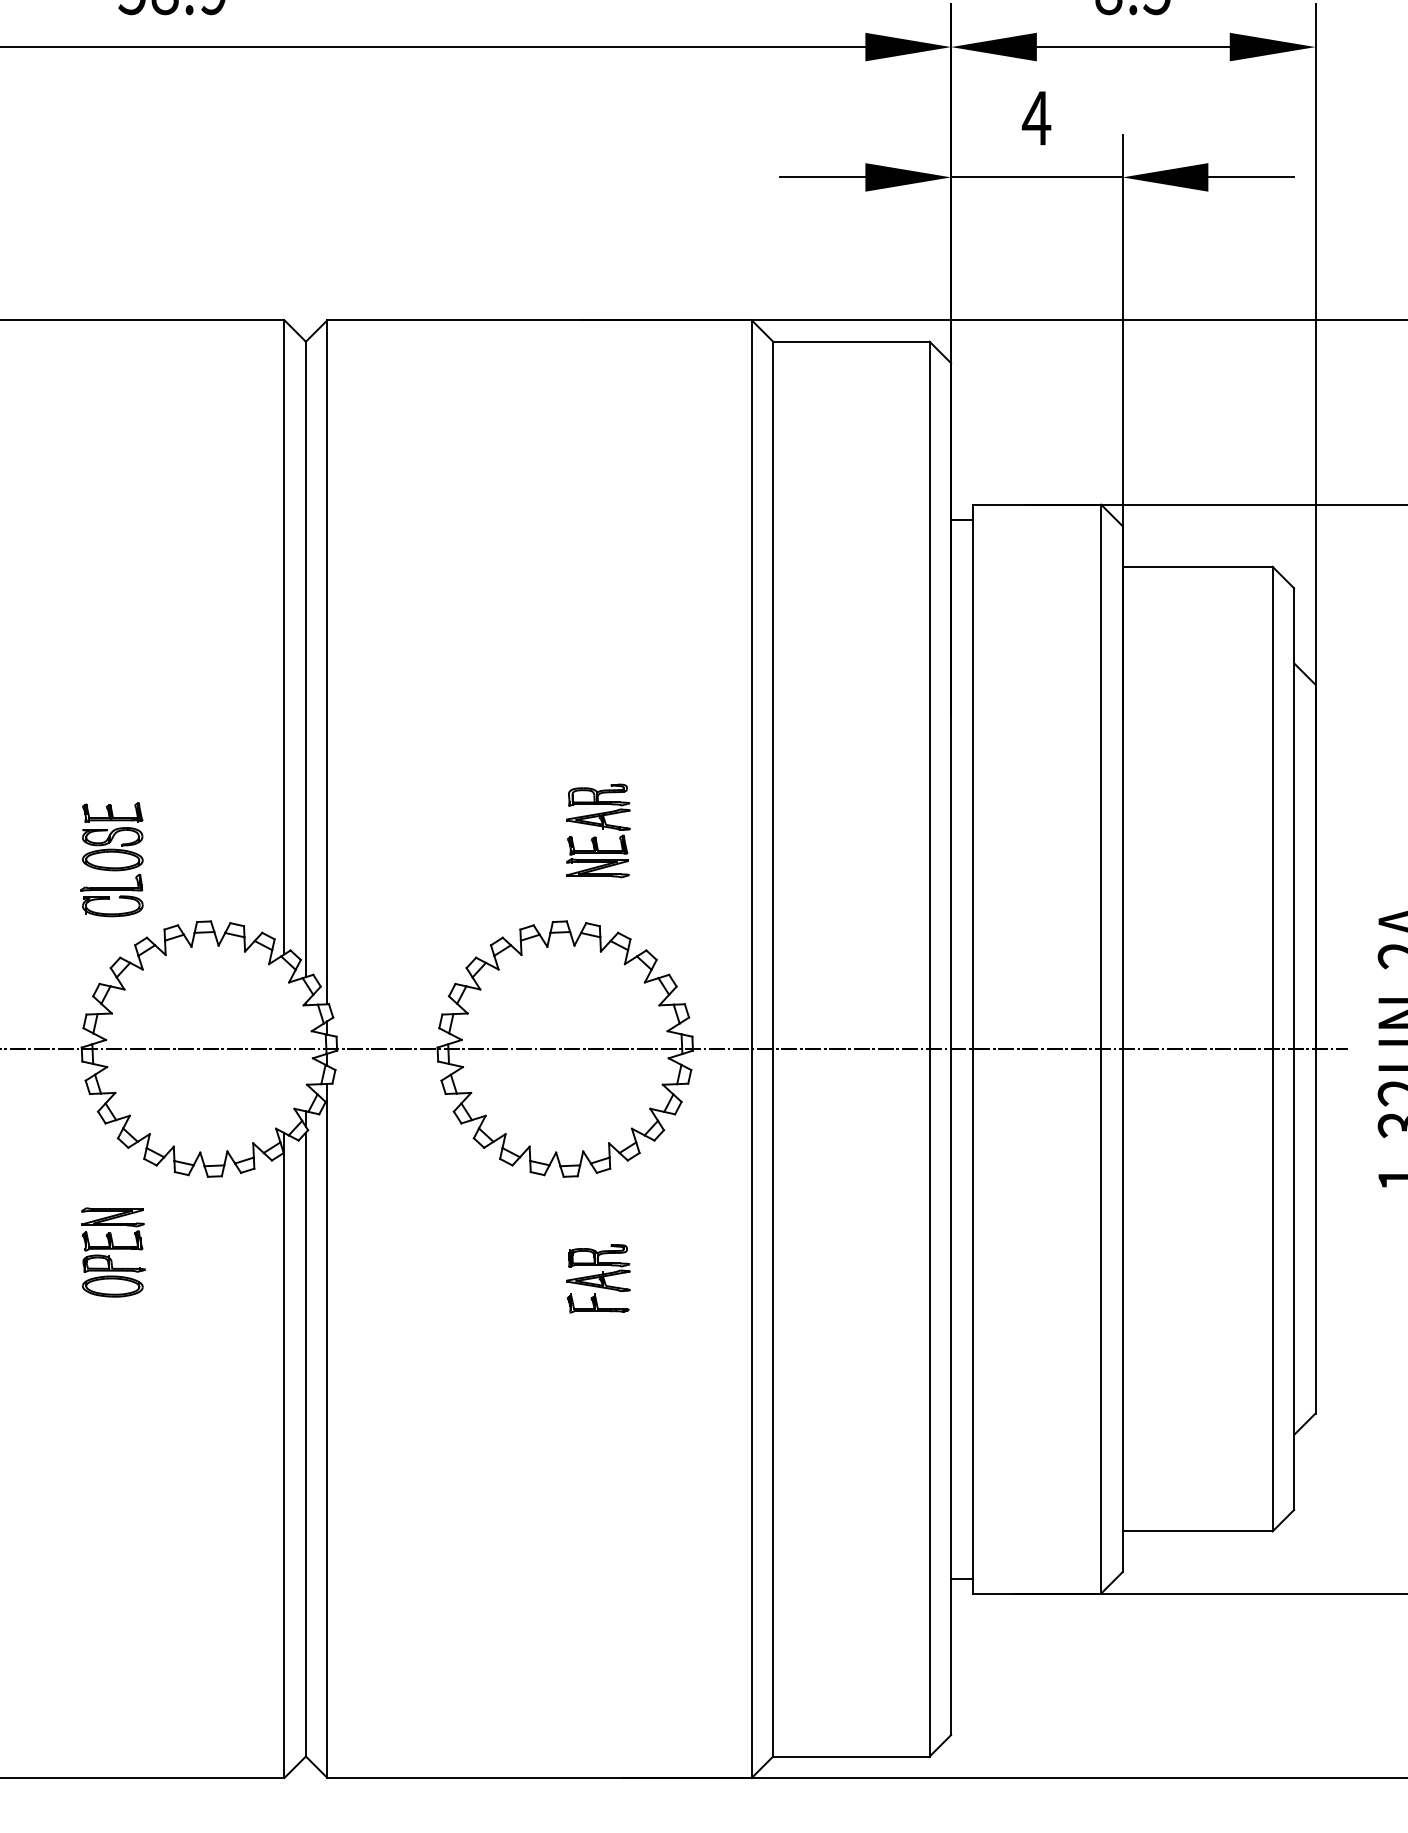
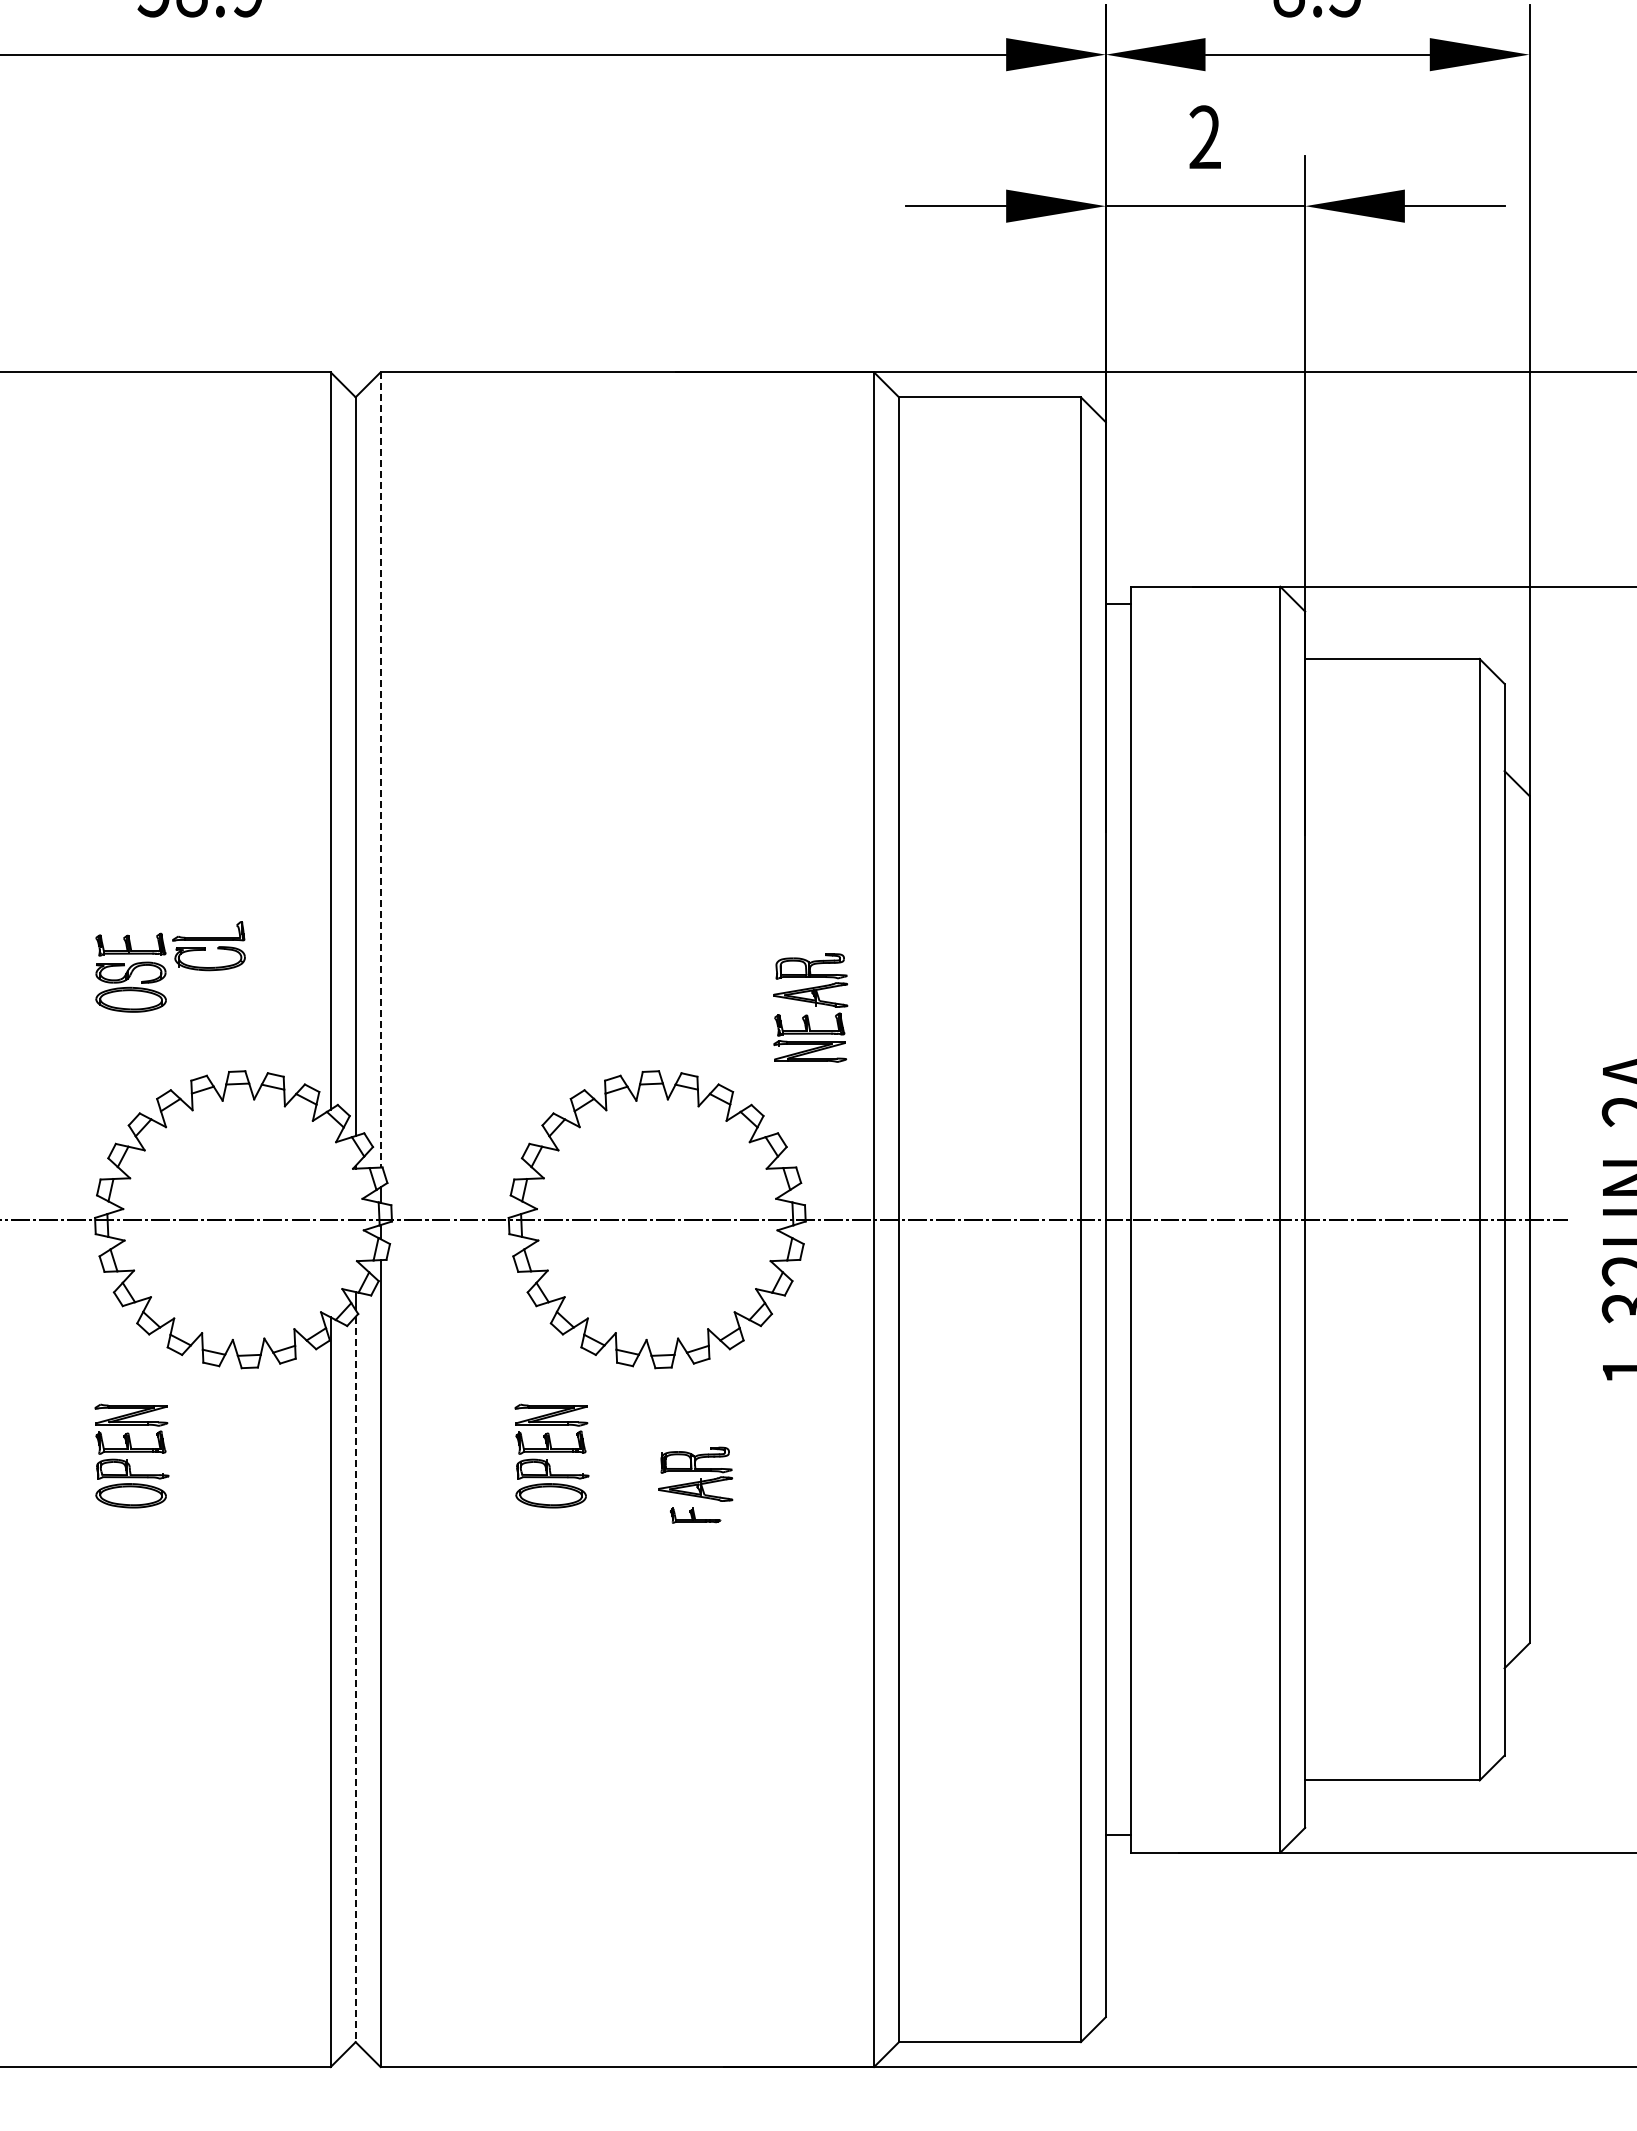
text: (1036, 117) -> (1205, 136), 4 -> 2
line: (327, 662) -> (380, 770), solid -> dashed
part: (598, 830) -> (810, 1007), moved
part: (111, 895) -> (208, 946), moved
part: (474, 1251) -> (551, 1455), added
part: (598, 1303) -> (695, 1515), size x0.7
line: (305, 1444) -> (355, 1679), solid -> dashed

